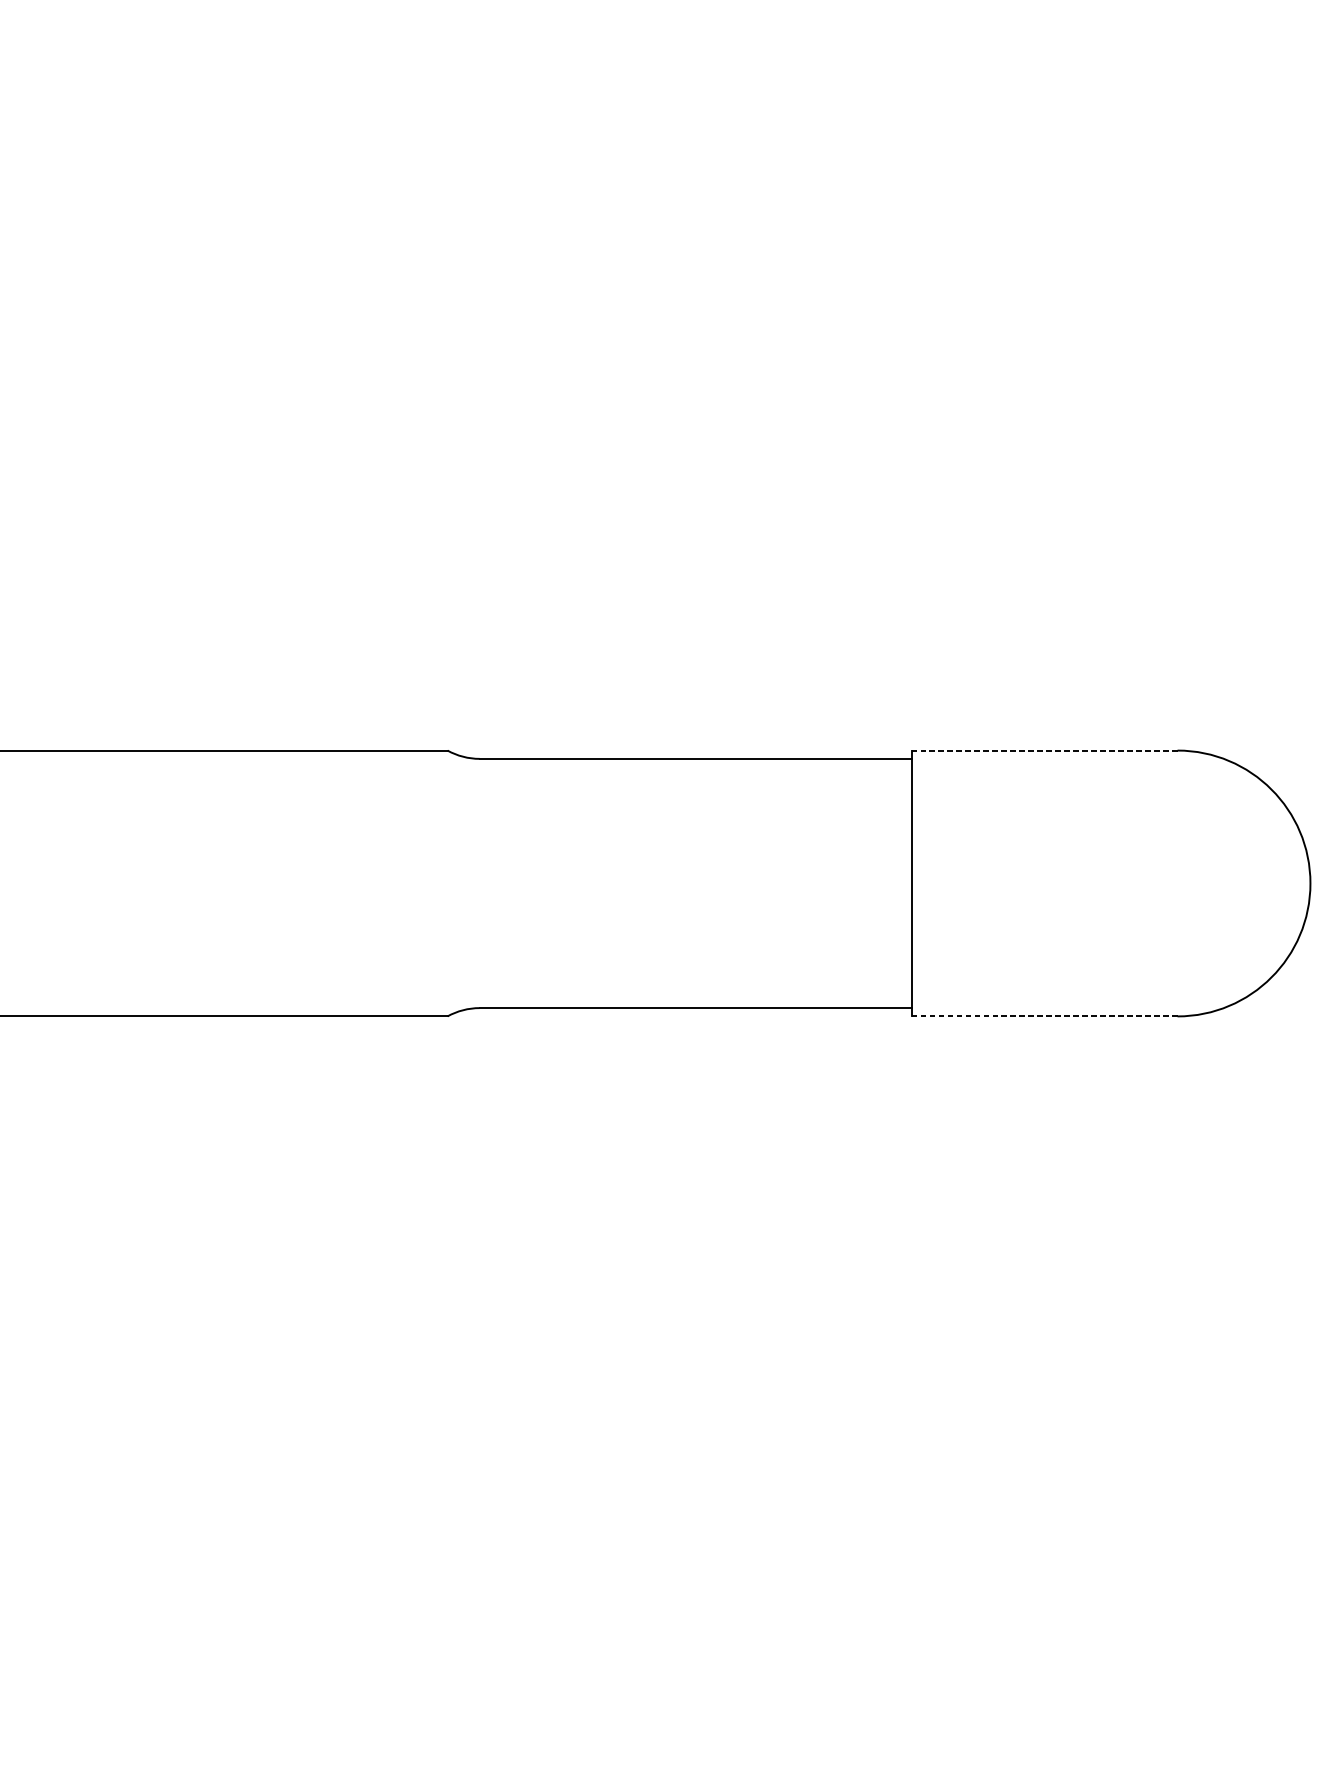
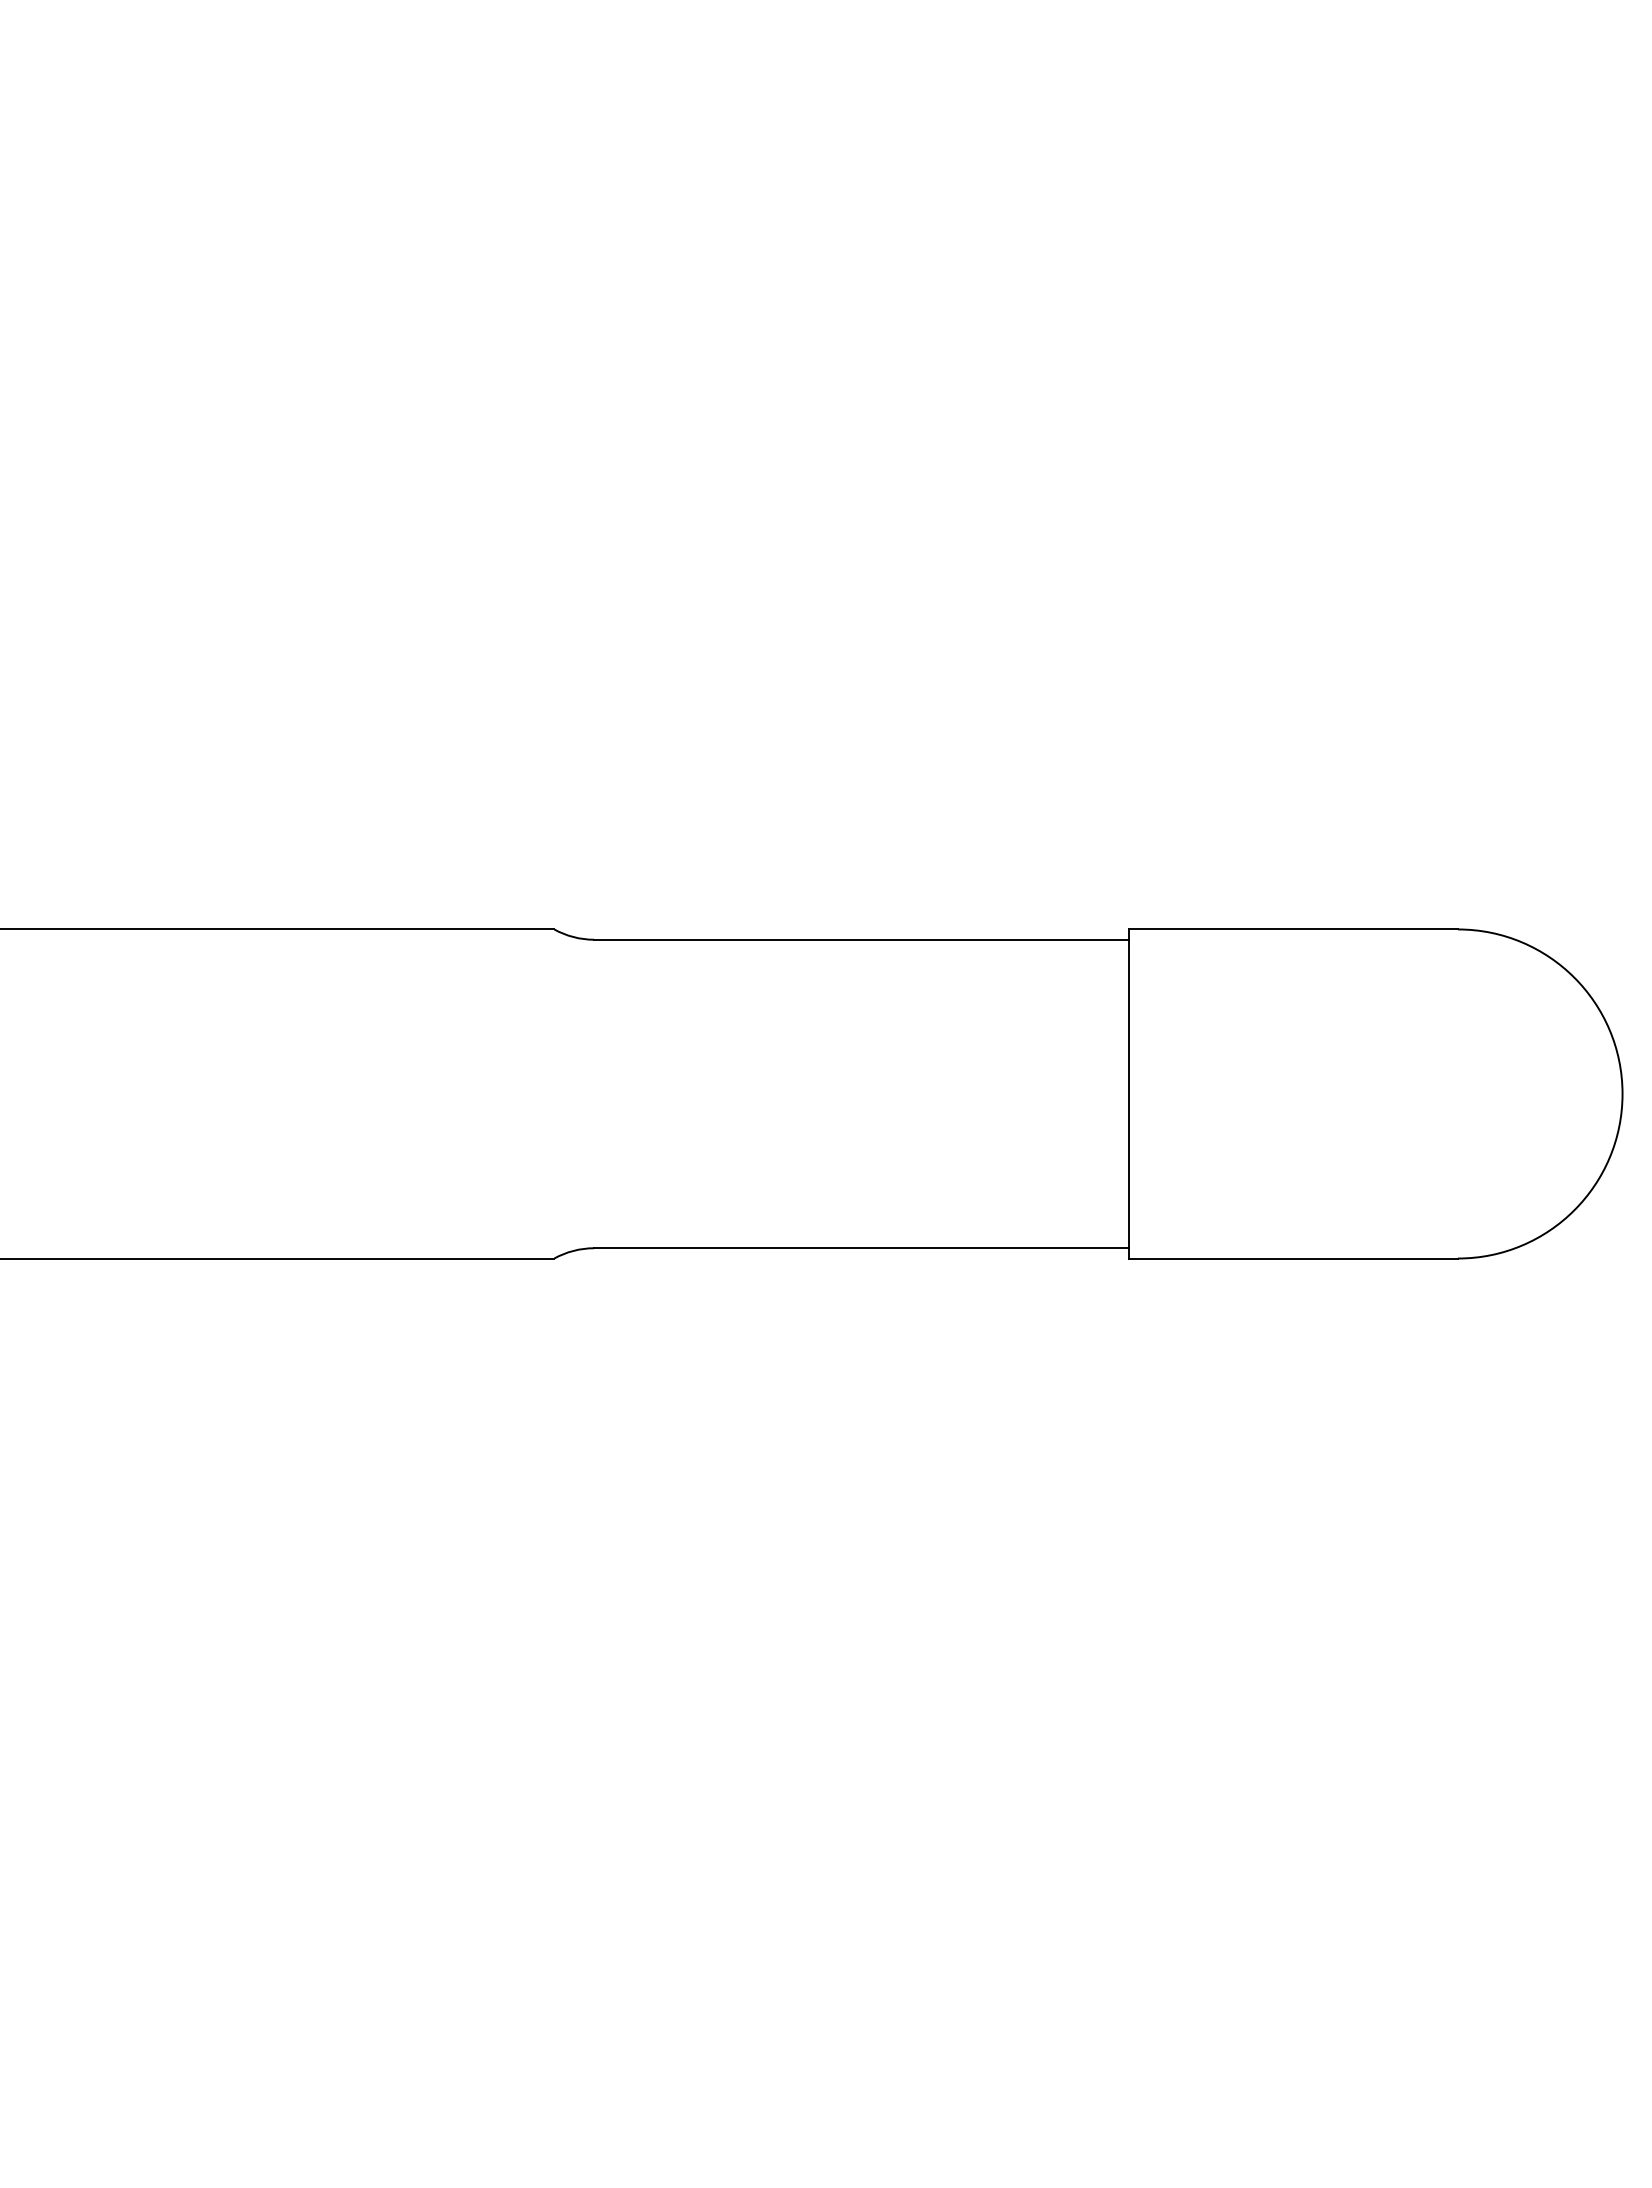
line: (1044, 750) -> (1293, 929), dashed -> solid
line: (1044, 1016) -> (1293, 1258), dashed -> solid

